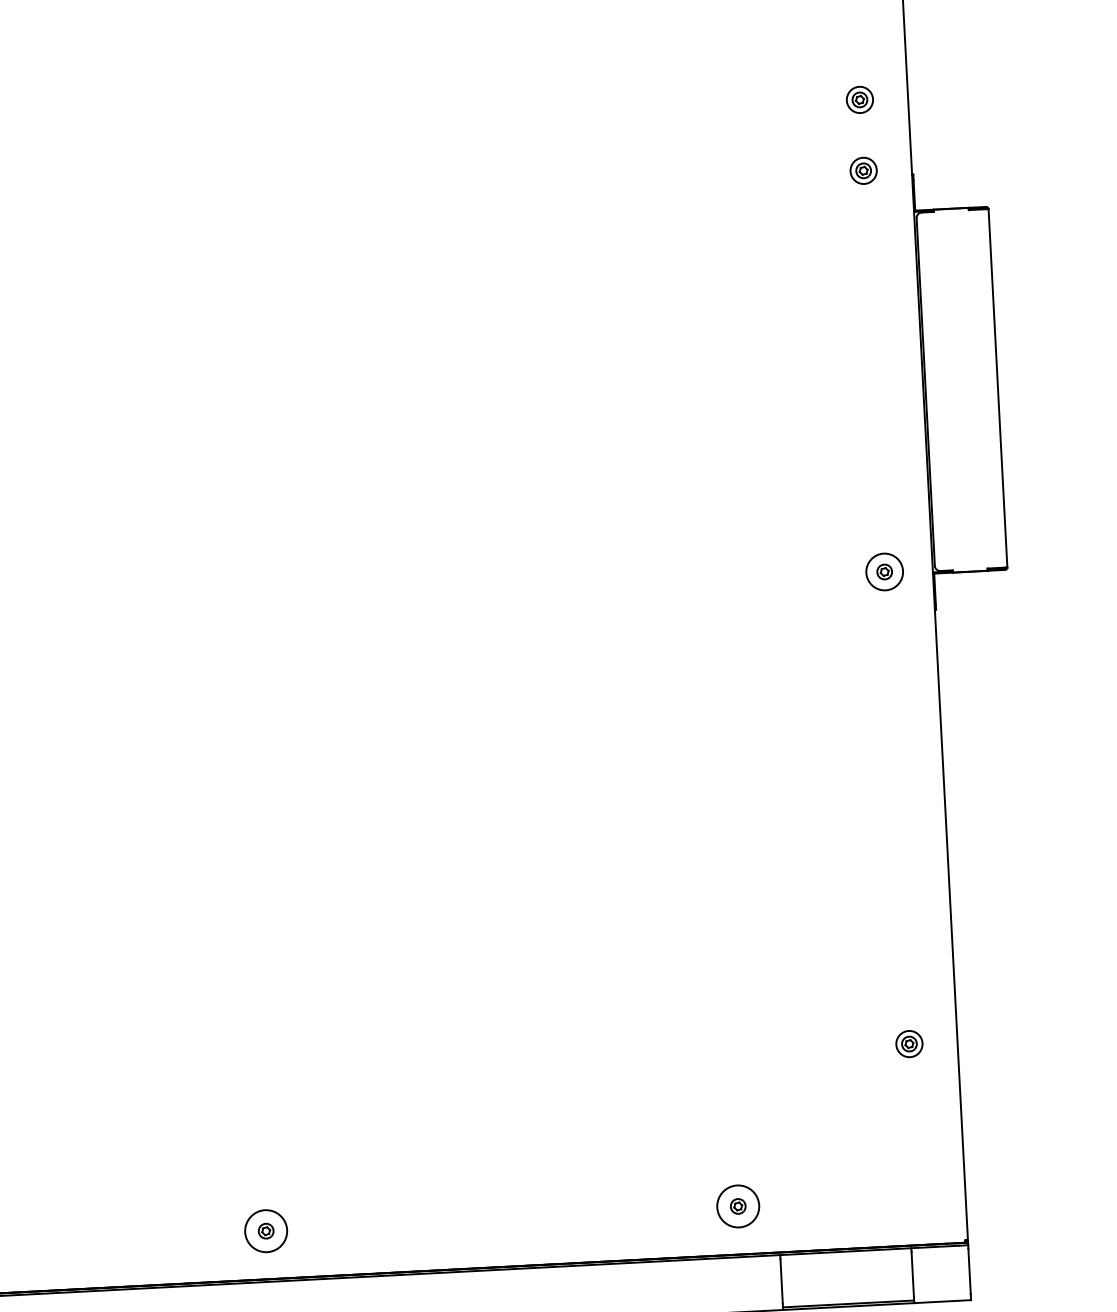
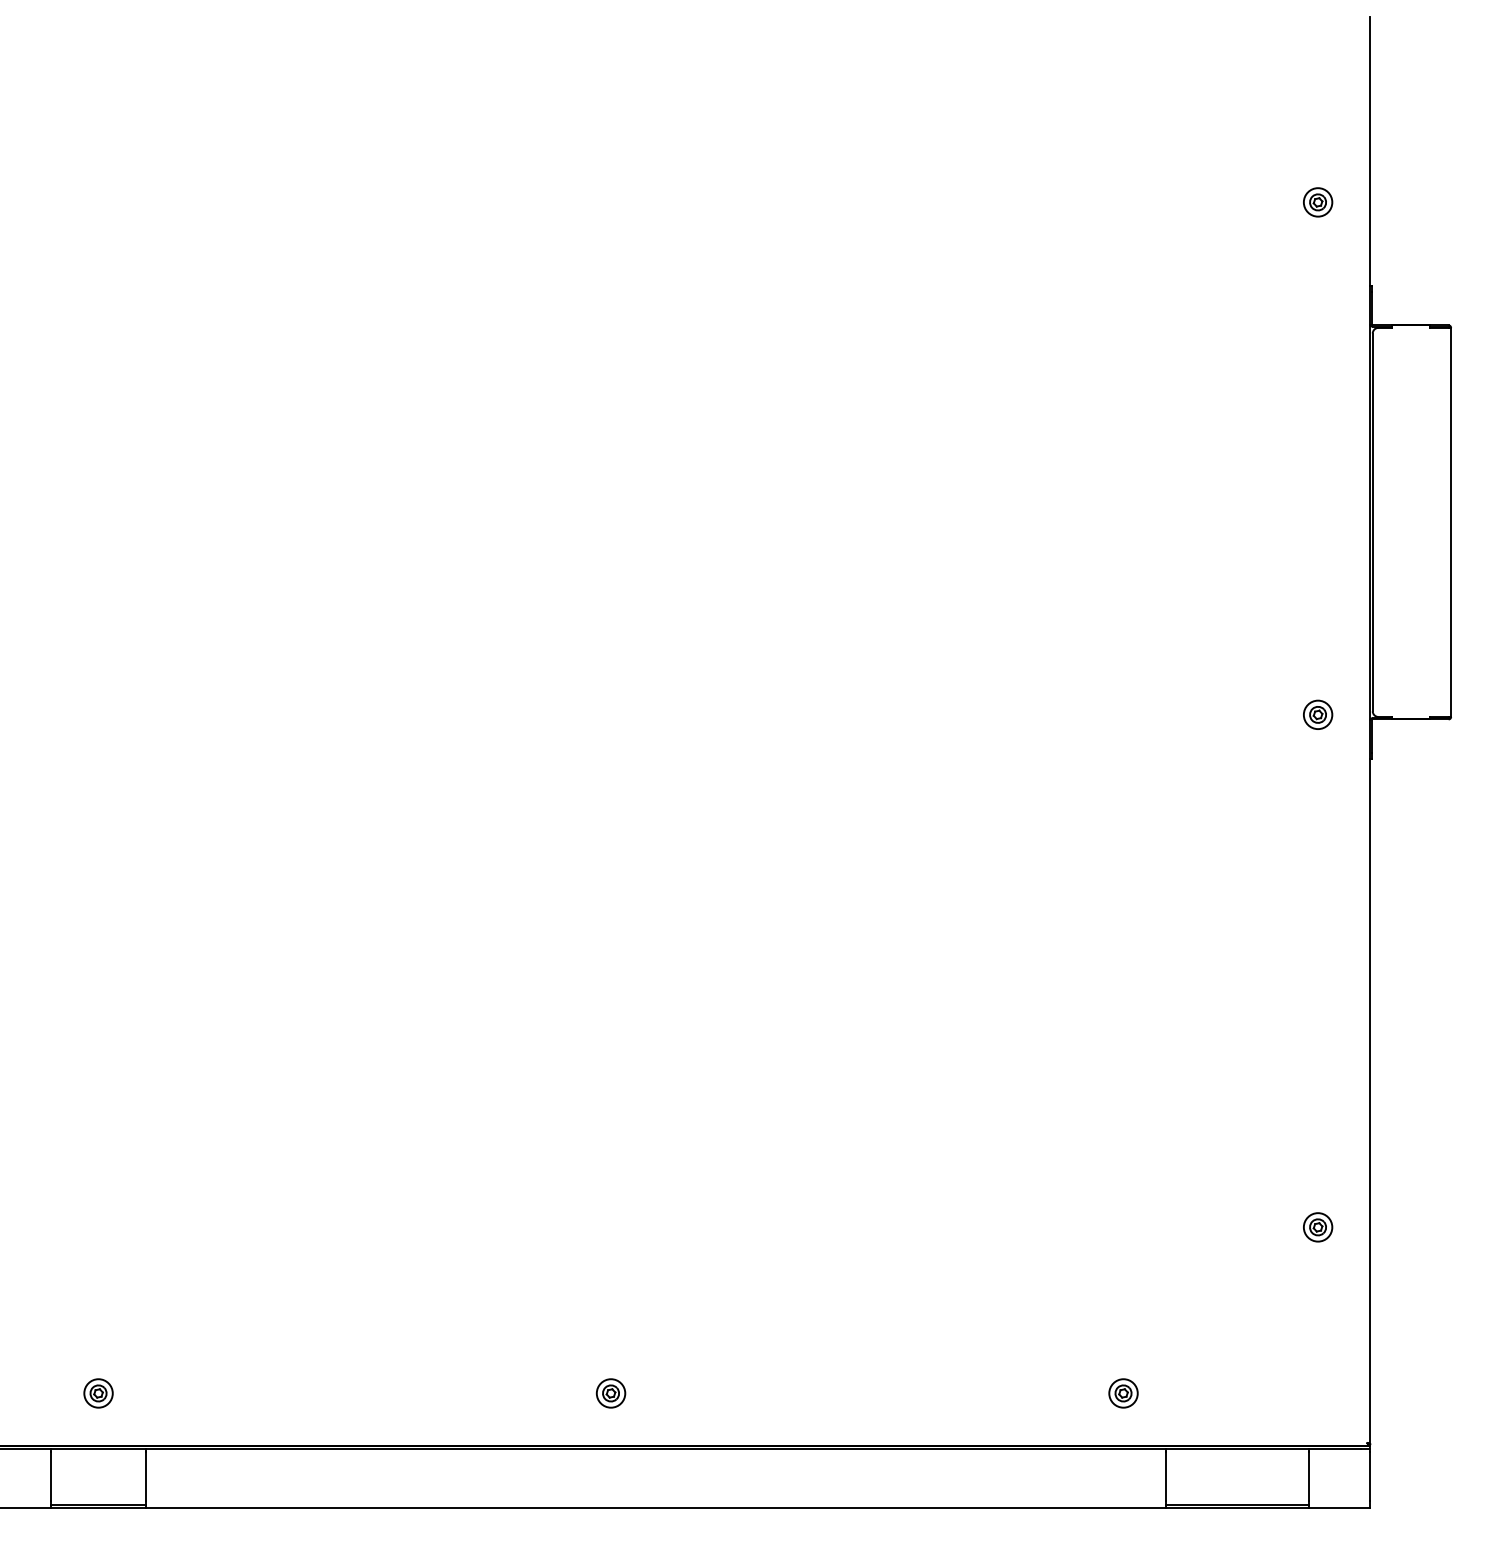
part: (864, 170) -> (1318, 279), removed
circle: (884, 571) -> (1317, 714), size x0.71
circle: (738, 1206) -> (1123, 1393), size x0.62
circle: (265, 1231) -> (610, 1393), size x0.62

